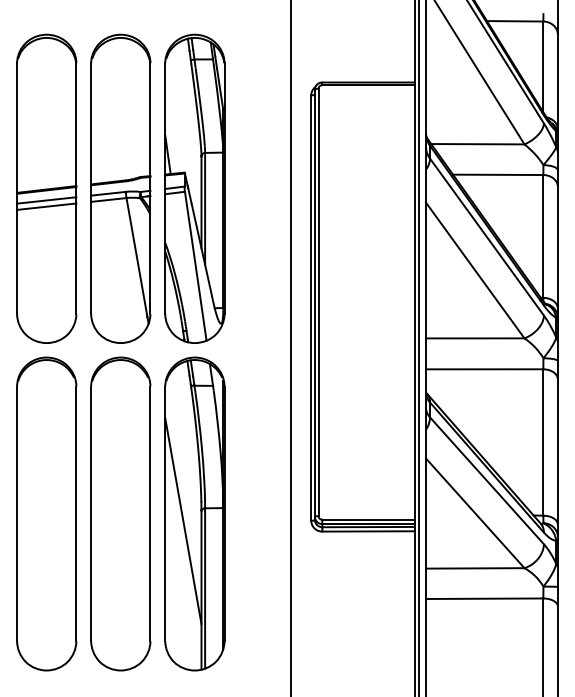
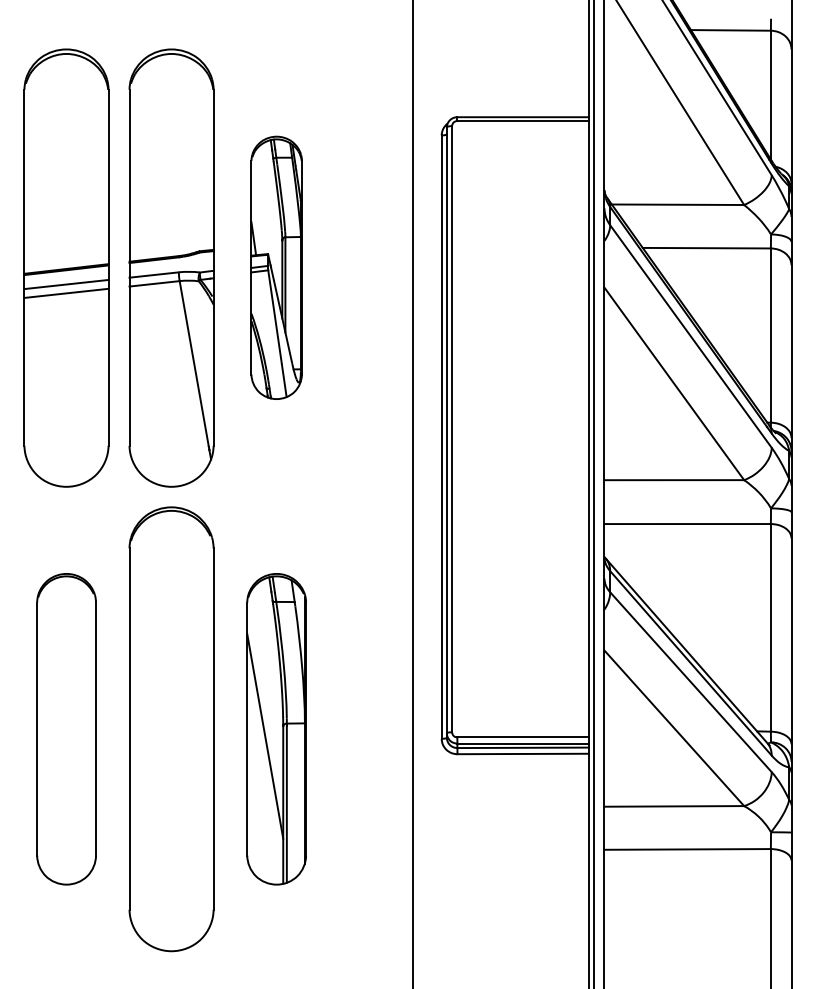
part: (194, 188) -> (276, 267), size x0.6
part: (46, 513) -> (66, 728), size x0.7
part: (194, 513) -> (276, 728), size x0.7

